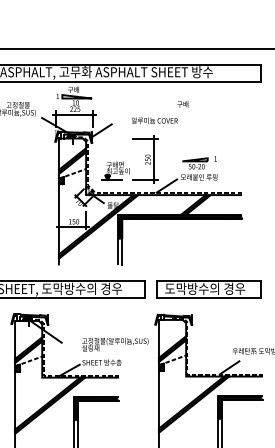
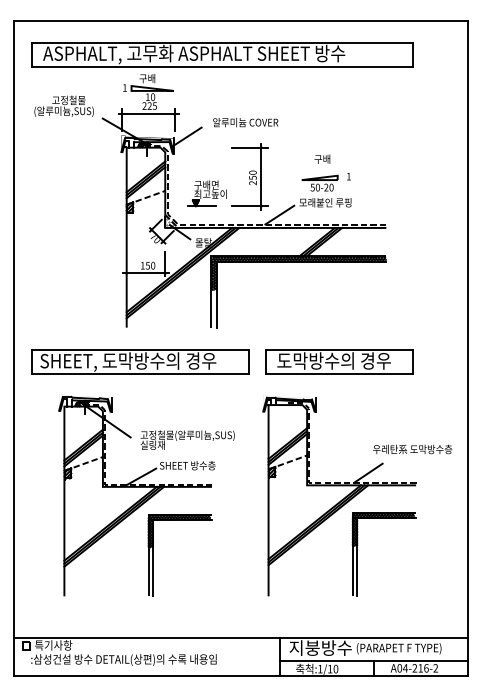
text: (182, 103) -> (322, 158), moved
text: (154, 120) -> (245, 122), moved
text: (115, 344) -> (187, 439), moved

